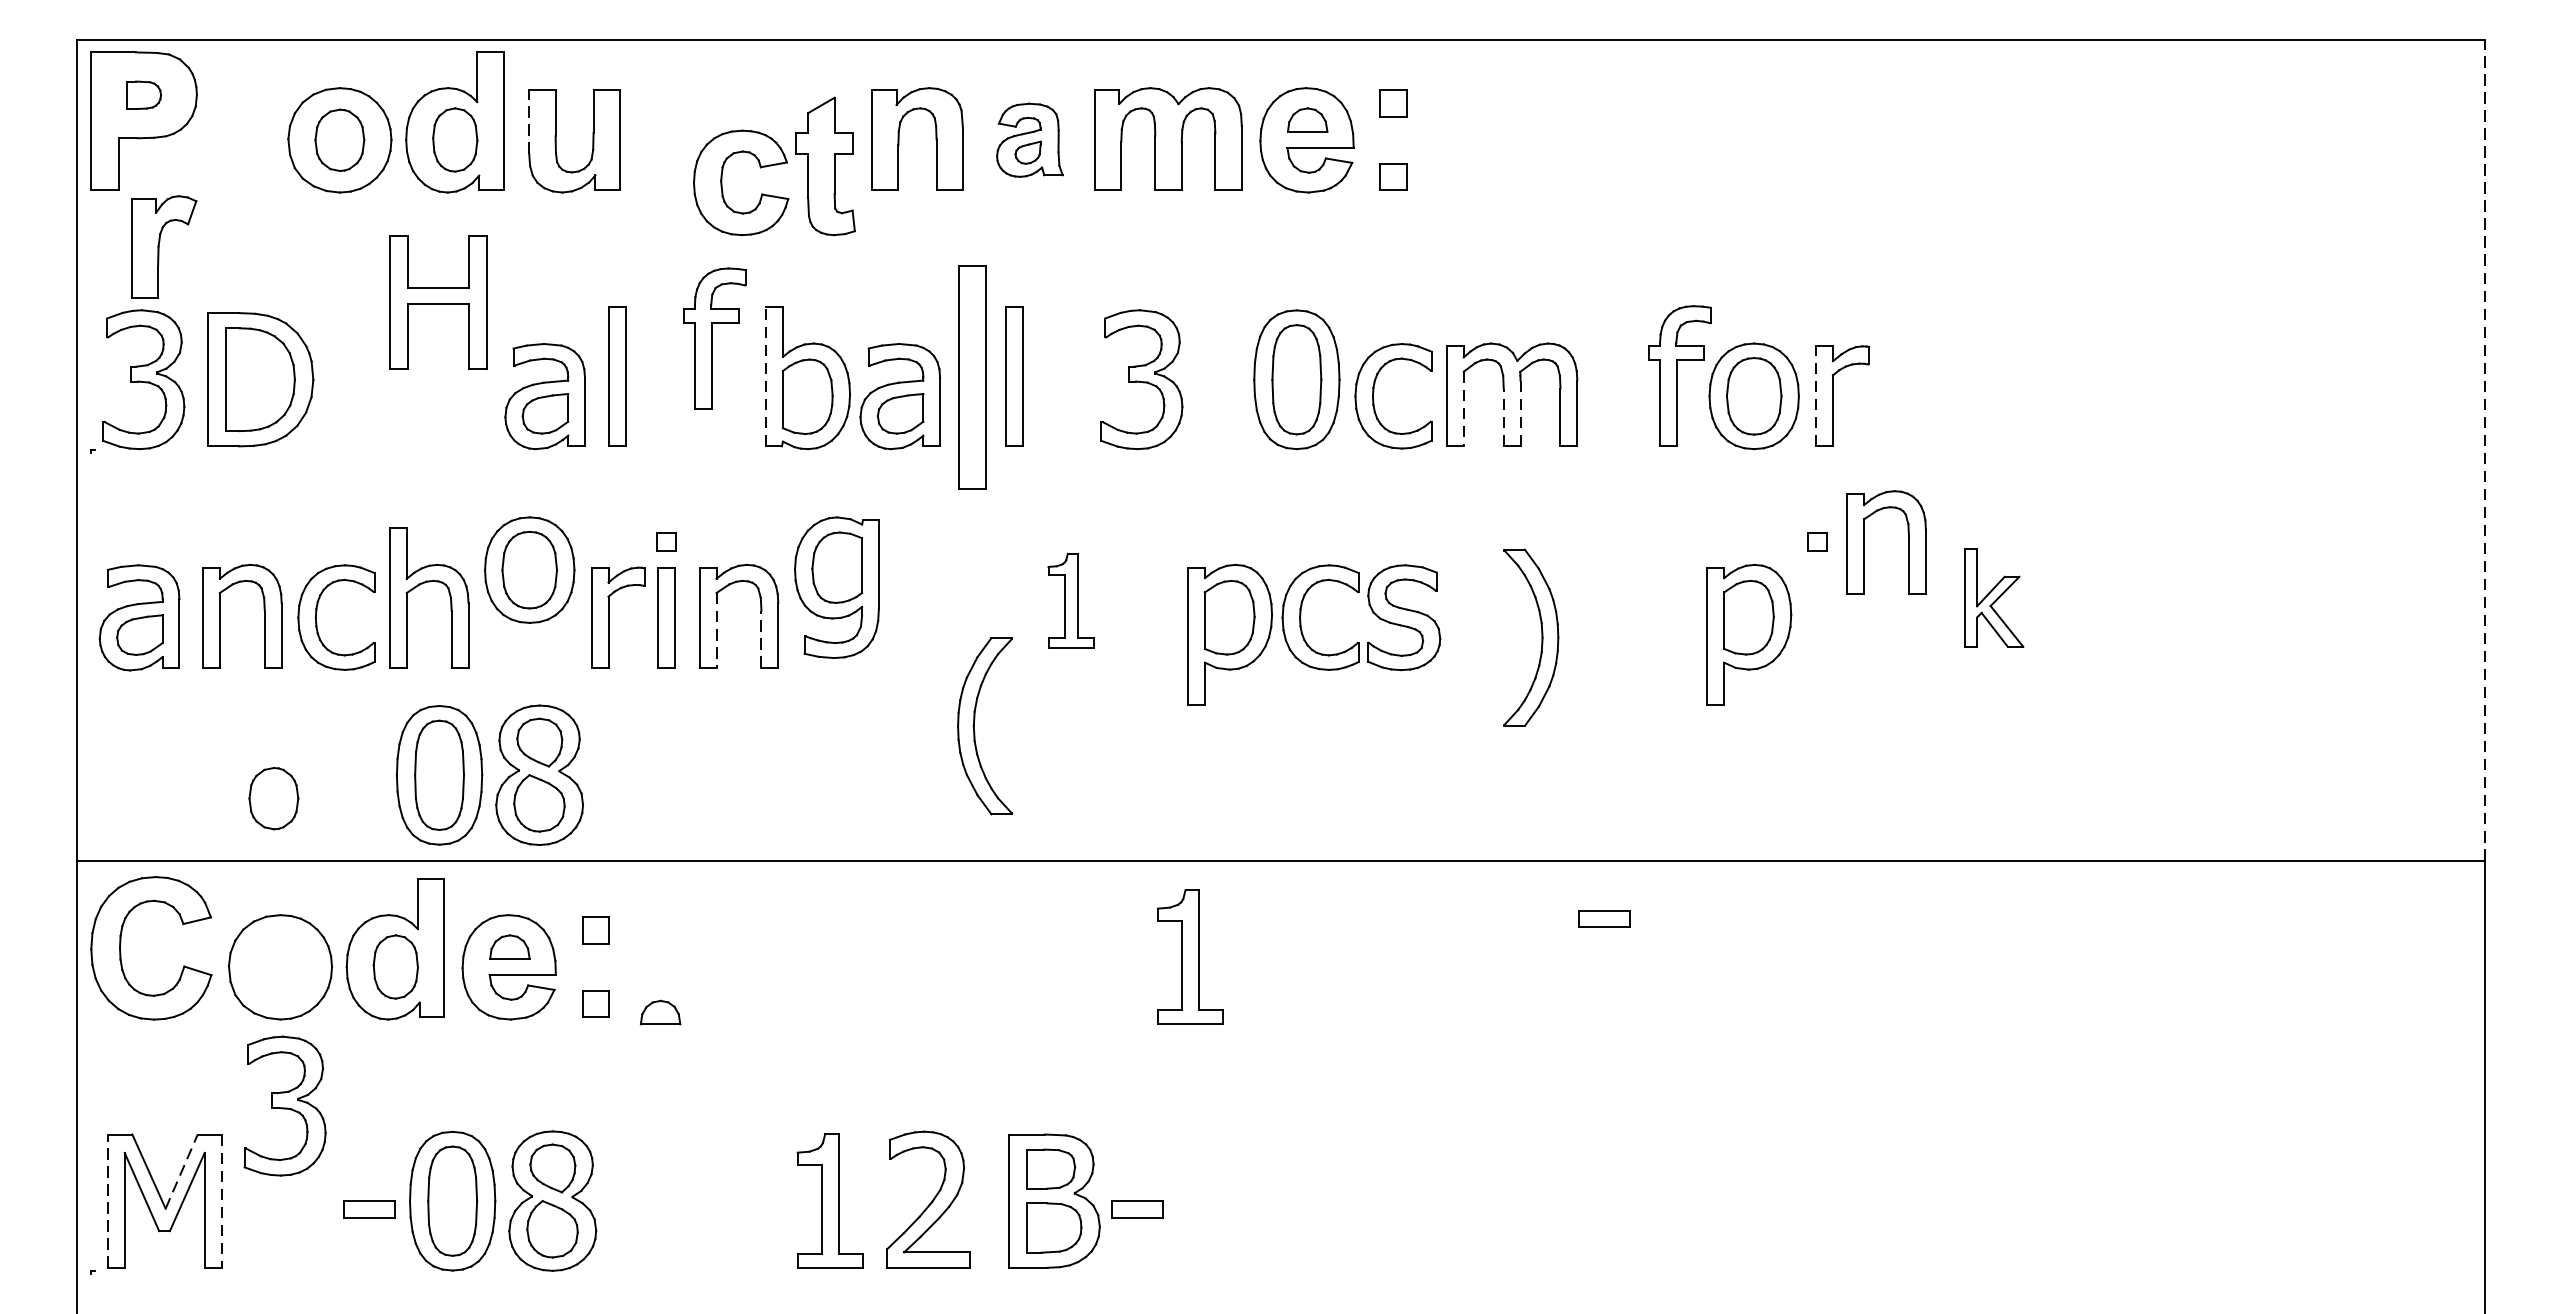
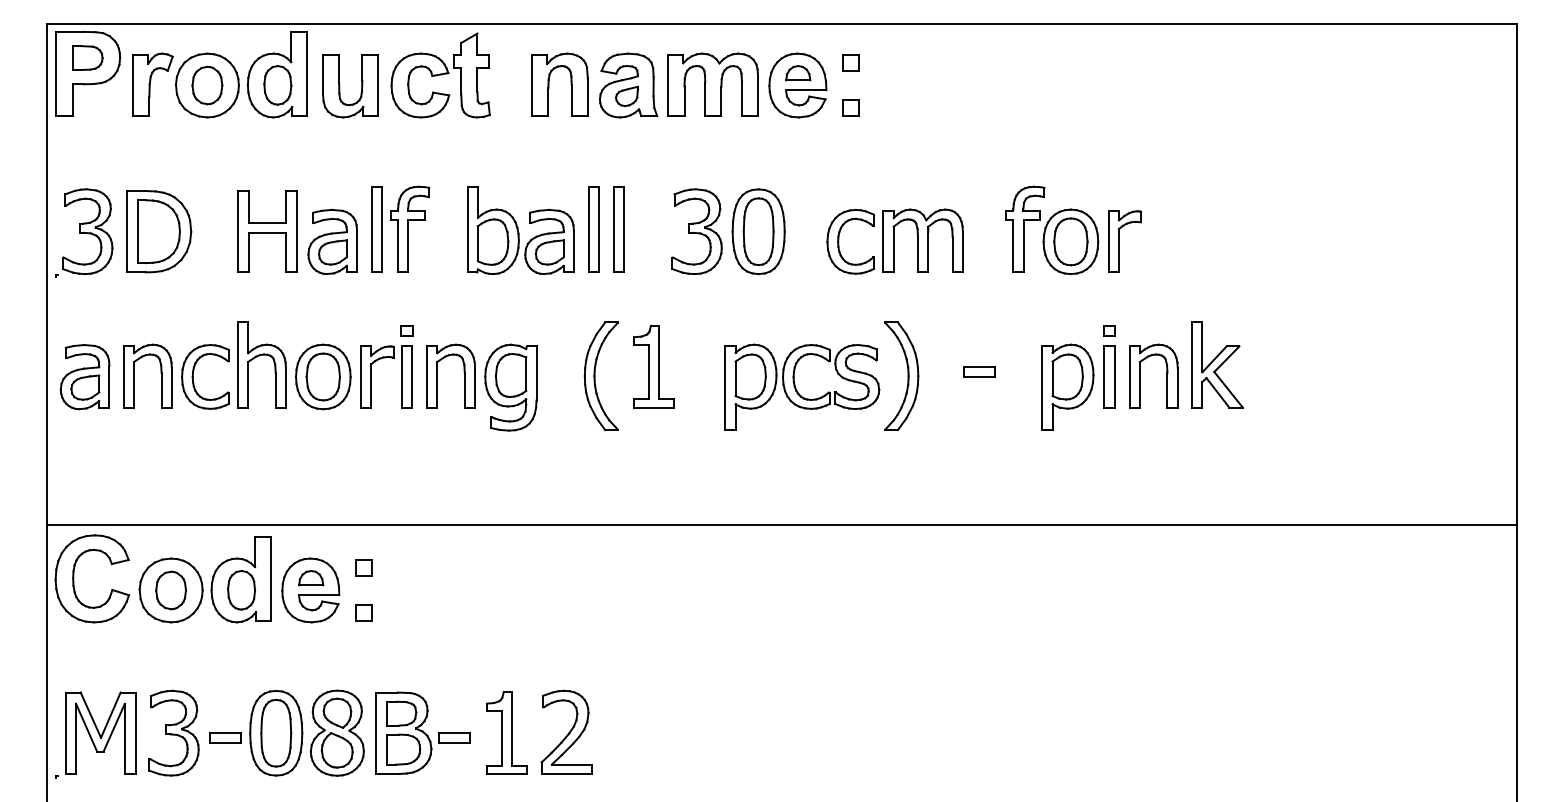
part: (143, 94) -> (87, 57), size x1.43
line: (528, 120) -> (322, 73), dashed -> solid
part: (1029, 140) -> (628, 85), size x1.43
part: (774, 166) -> (440, 75), moved
part: (163, 246) -> (152, 84), moved
part: (438, 302) -> (267, 231), moved
part: (715, 336) -> (410, 228), moved
line: (765, 376) -> (467, 229), dashed -> solid
part: (972, 376) -> (593, 229), size x0.62
part: (1296, 379) -> (758, 231), moved
line: (1815, 395) -> (1108, 241), dashed -> solid
line: (1463, 408) -> (893, 249), dashed -> solid
line: (1520, 413) -> (928, 252), dashed -> solid
line: (1502, 417) -> (917, 254), dashed -> solid
line: (2485, 449) -> (1517, 274), dashed -> solid
part: (1864, 541) -> (1140, 375), moved
part: (530, 569) -> (323, 376), moved
part: (836, 587) -> (510, 387), moved
part: (1994, 597) -> (1217, 364), size x1.43
part: (1070, 600) -> (653, 366), size x1.43
part: (1817, 616) -> (1109, 376), added
line: (716, 629) -> (437, 384), dashed -> solid
part: (1530, 636) -> (901, 375), moved
line: (760, 638) -> (464, 389), dashed -> solid
part: (983, 724) -> (600, 375), moved
part: (489, 774) -> (298, 472), removed
part: (272, 798) -> (170, 590), moved
part: (1604, 918) -> (979, 371), moved
part: (1190, 955) -> (726, 583), removed
part: (661, 1013) -> (403, 618), removed
part: (284, 1104) -> (173, 732), moved
line: (181, 1172) -> (110, 715), dashed -> solid
part: (1085, 1199) -> (422, 732), moved
line: (107, 1201) -> (65, 733), dashed -> solid
line: (222, 1201) -> (135, 733), dashed -> solid

